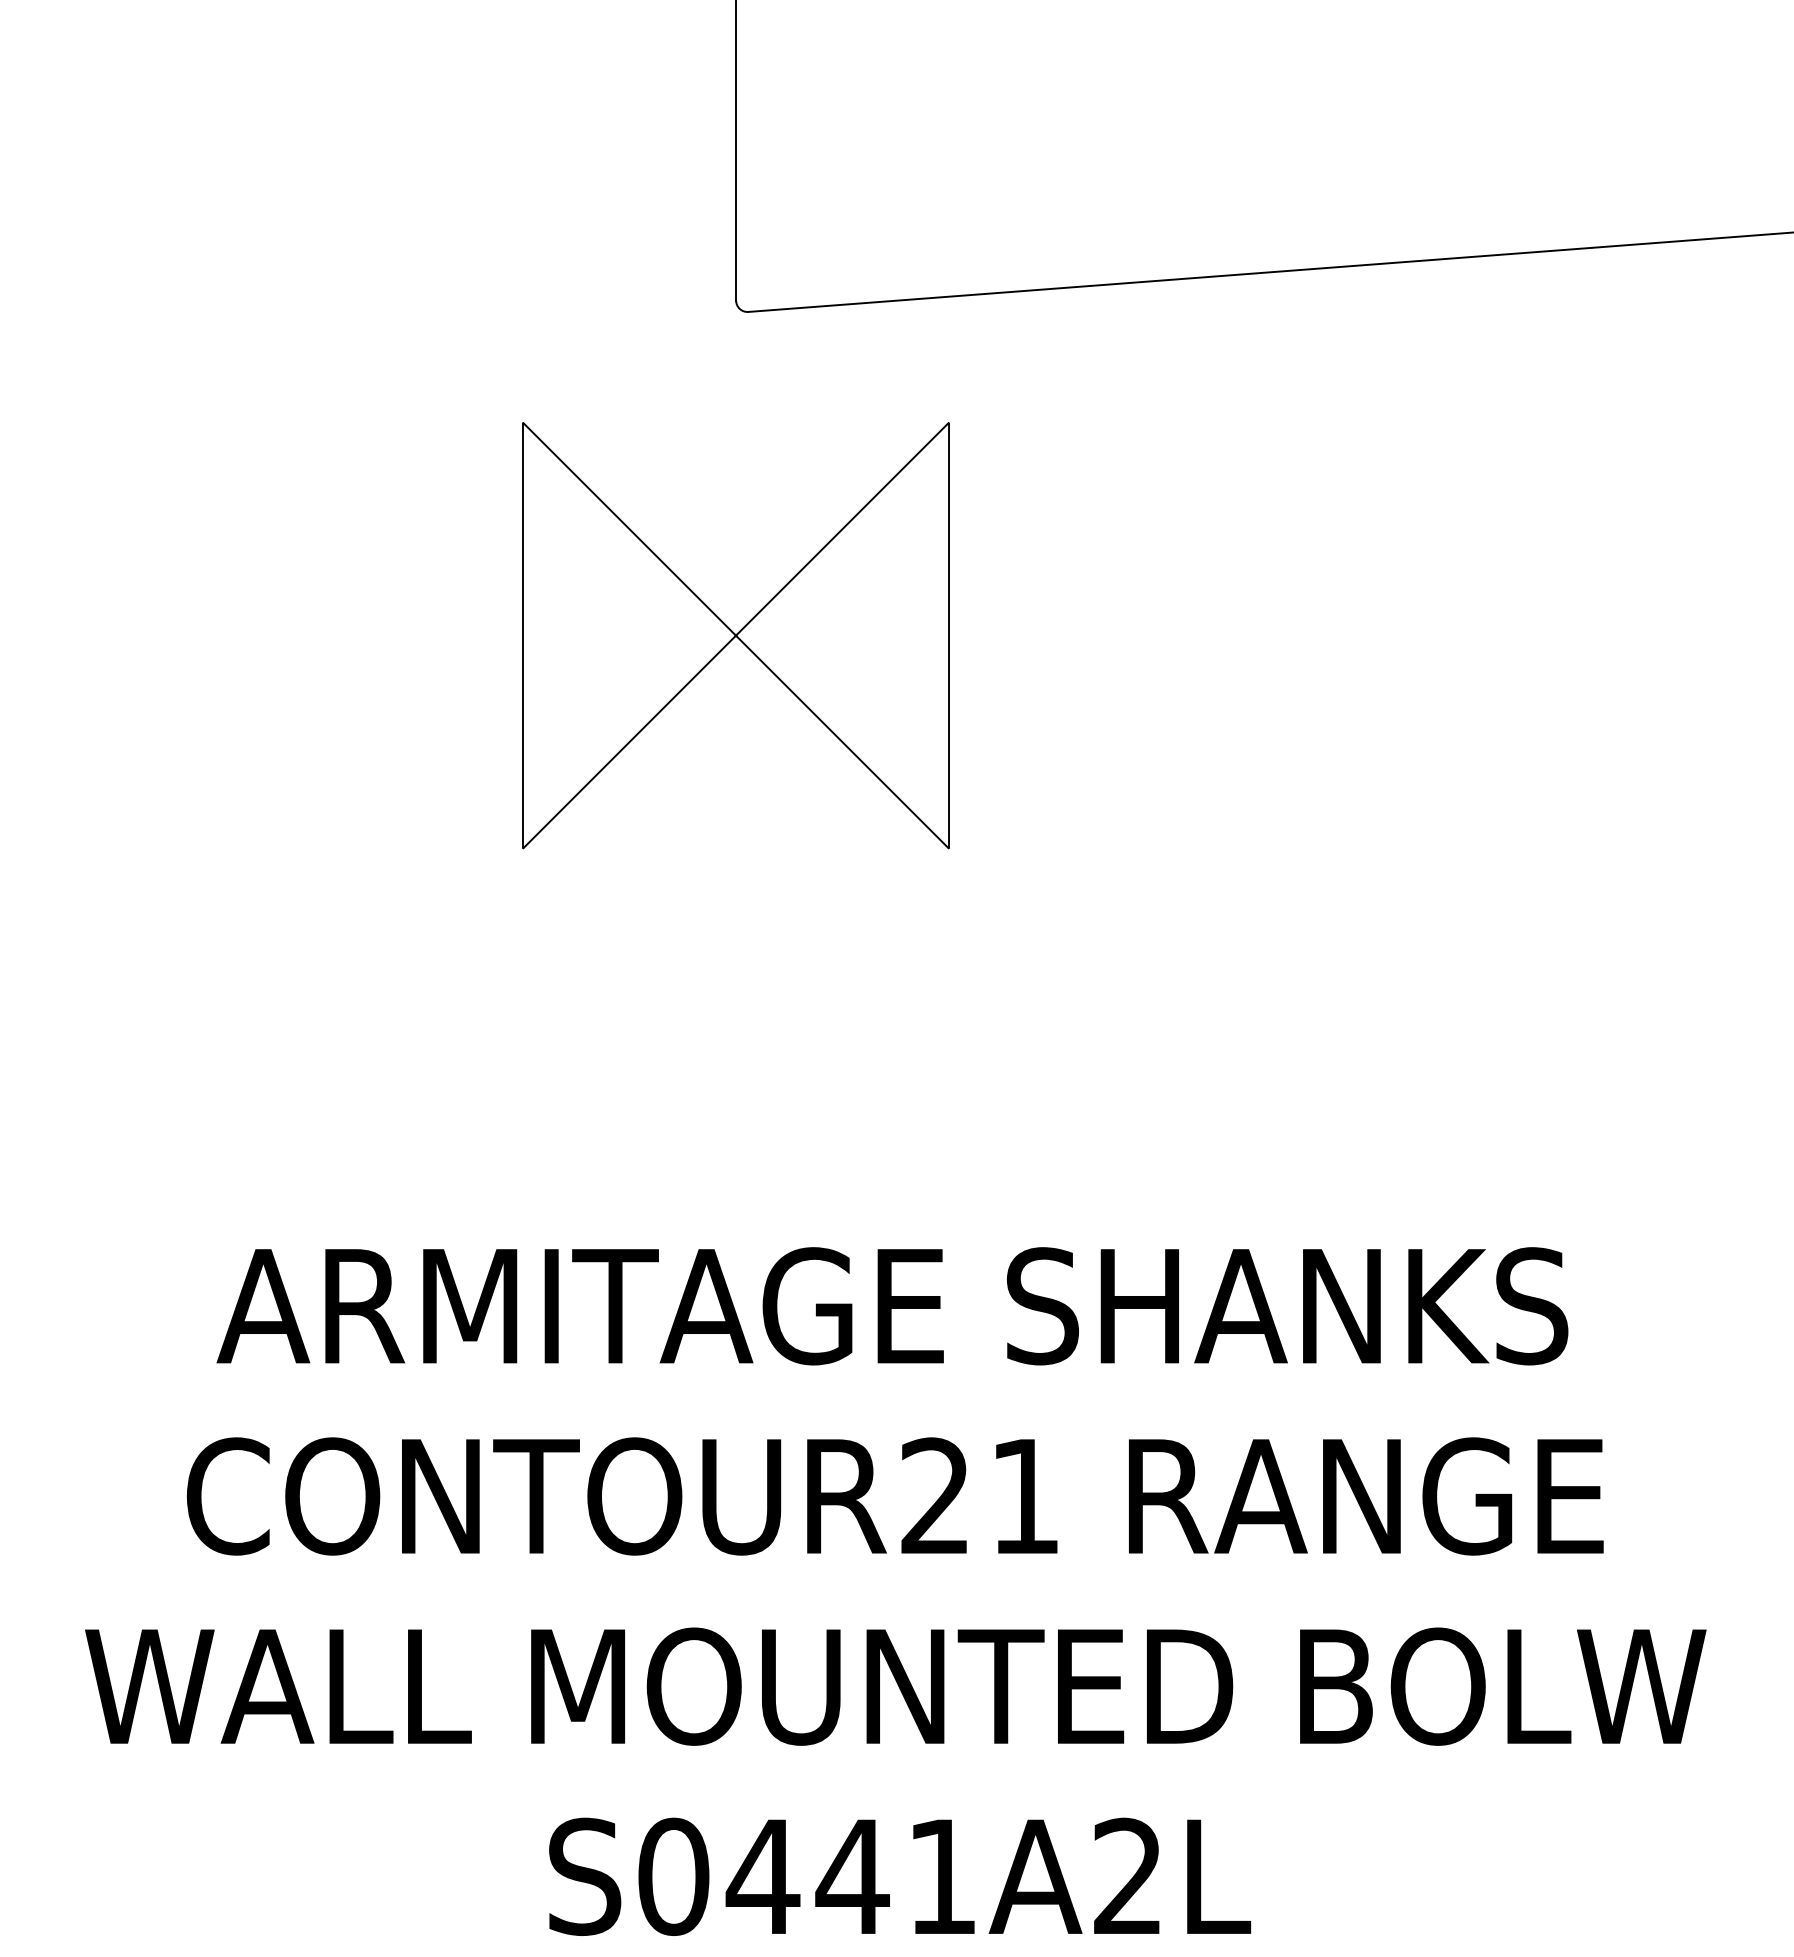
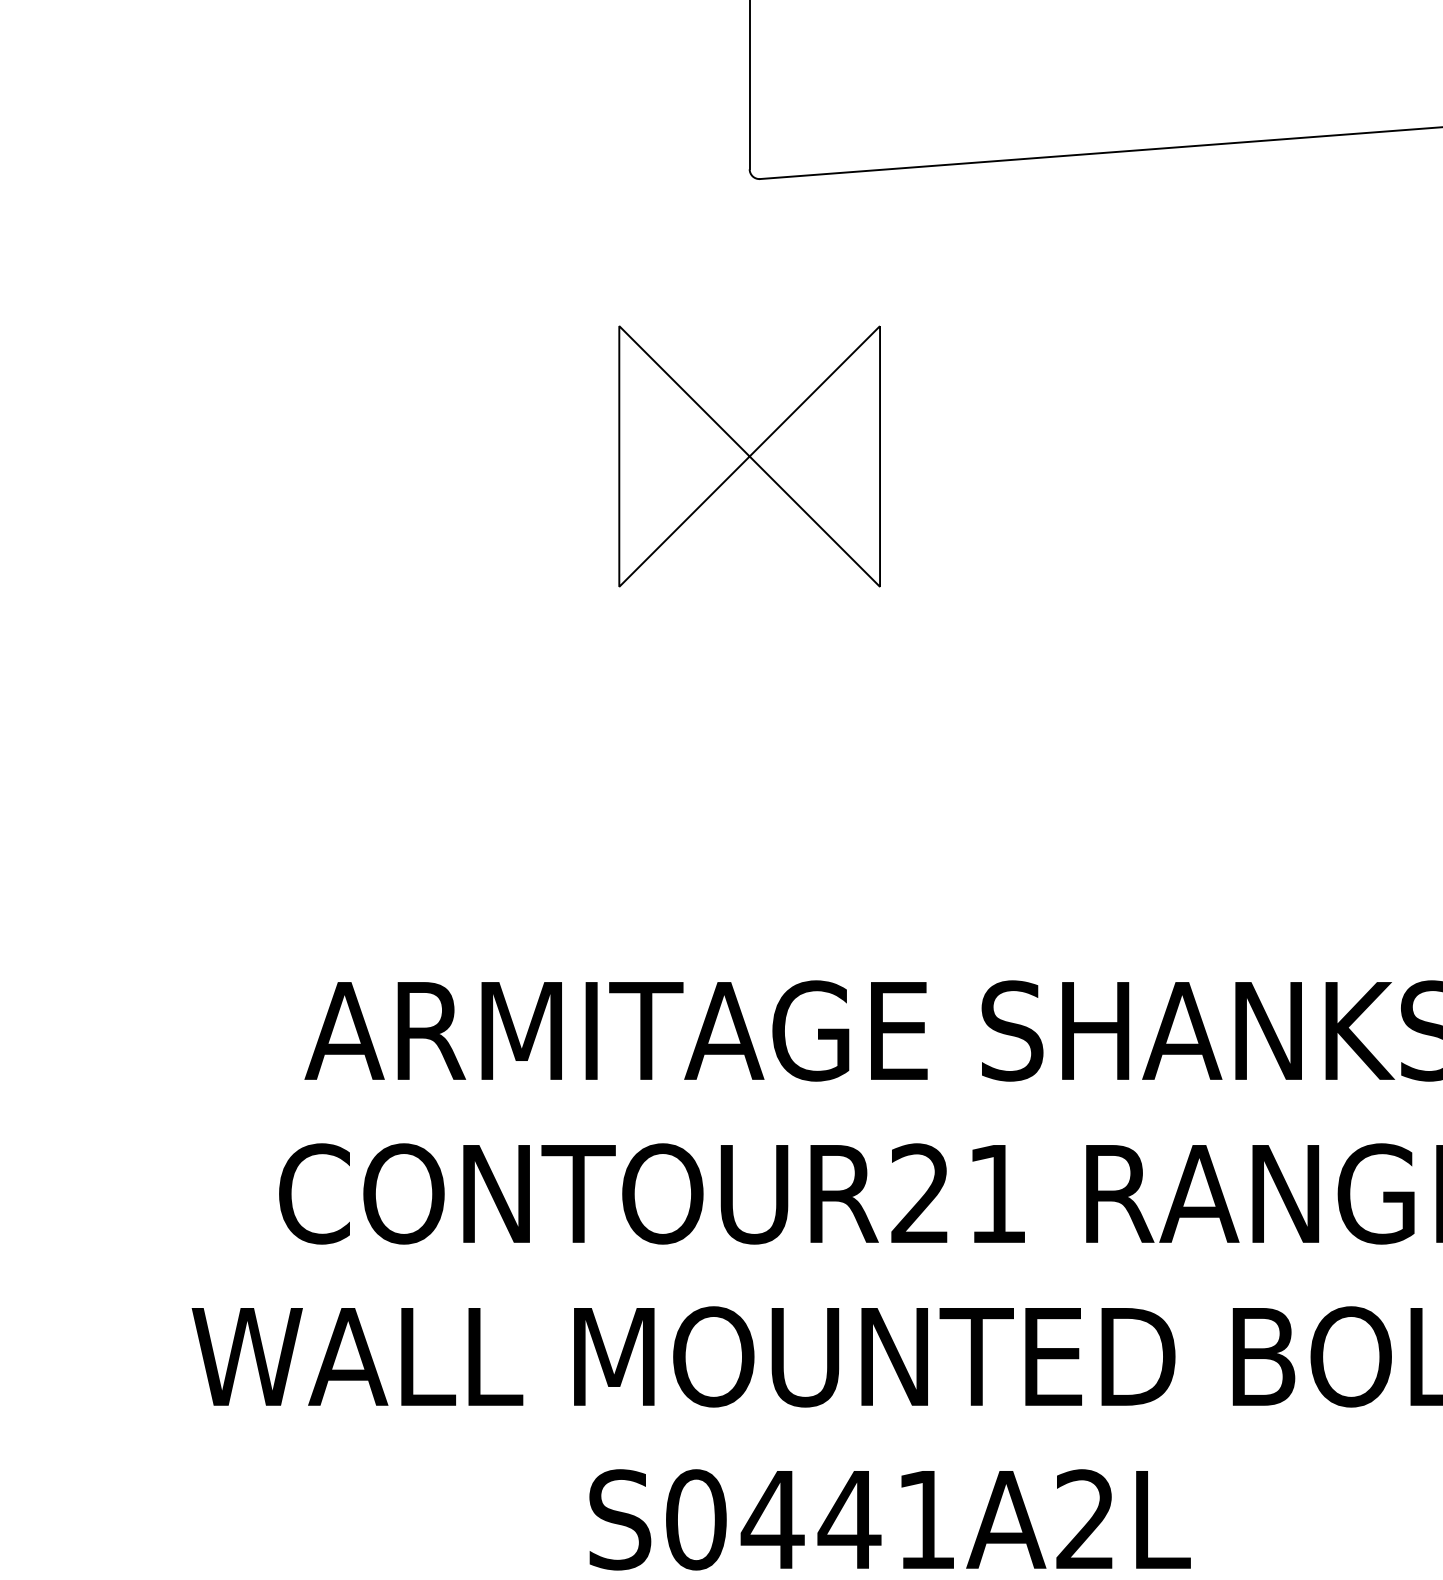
part: (736, 635) -> (749, 456), size x0.71

